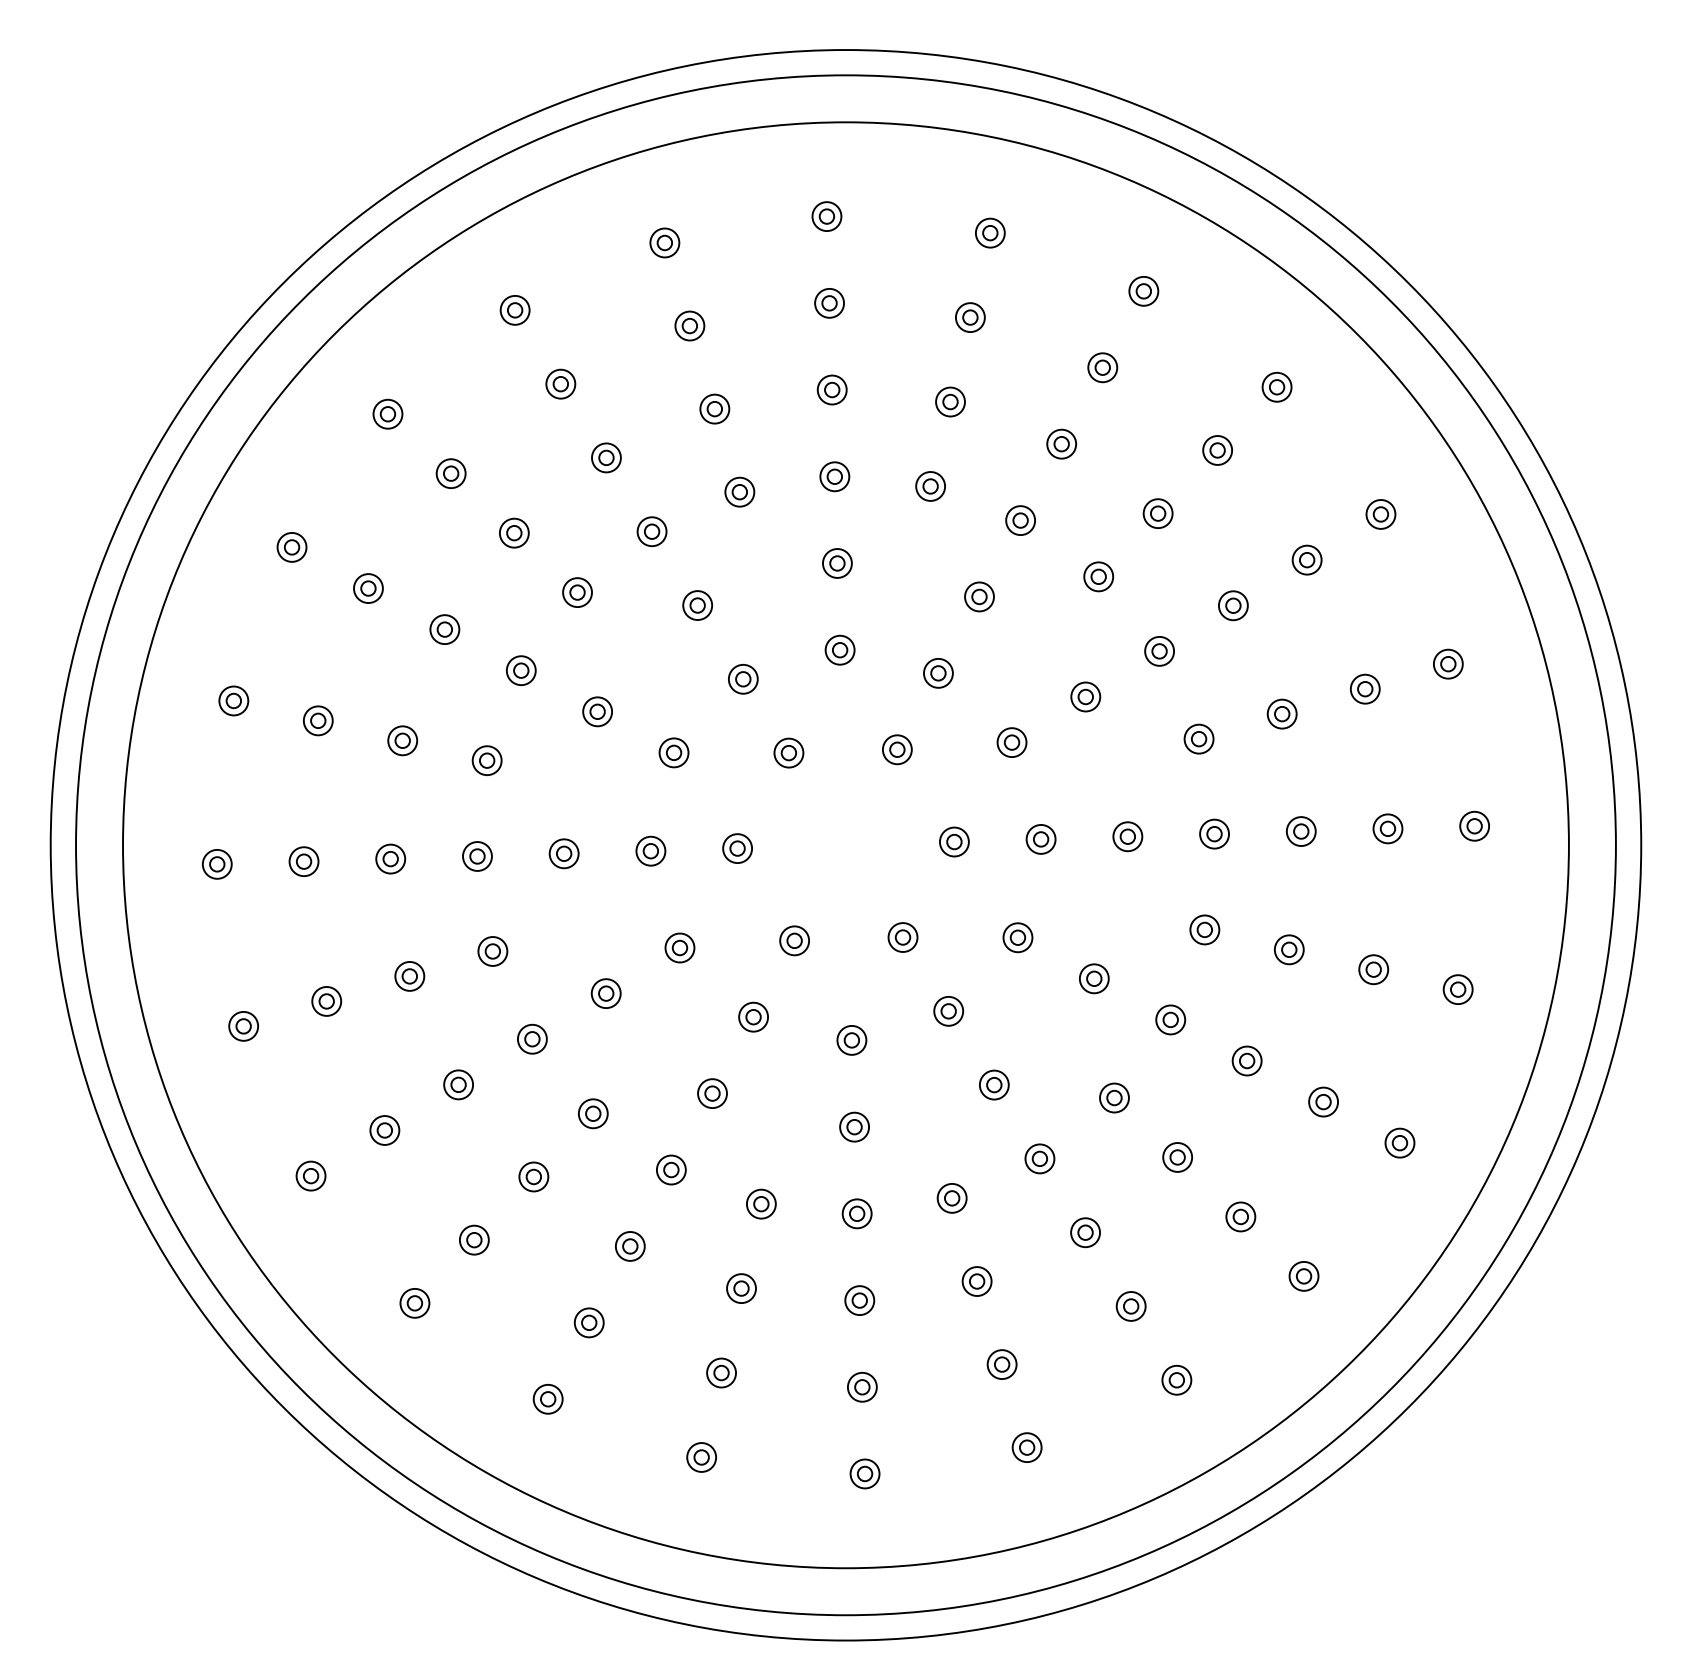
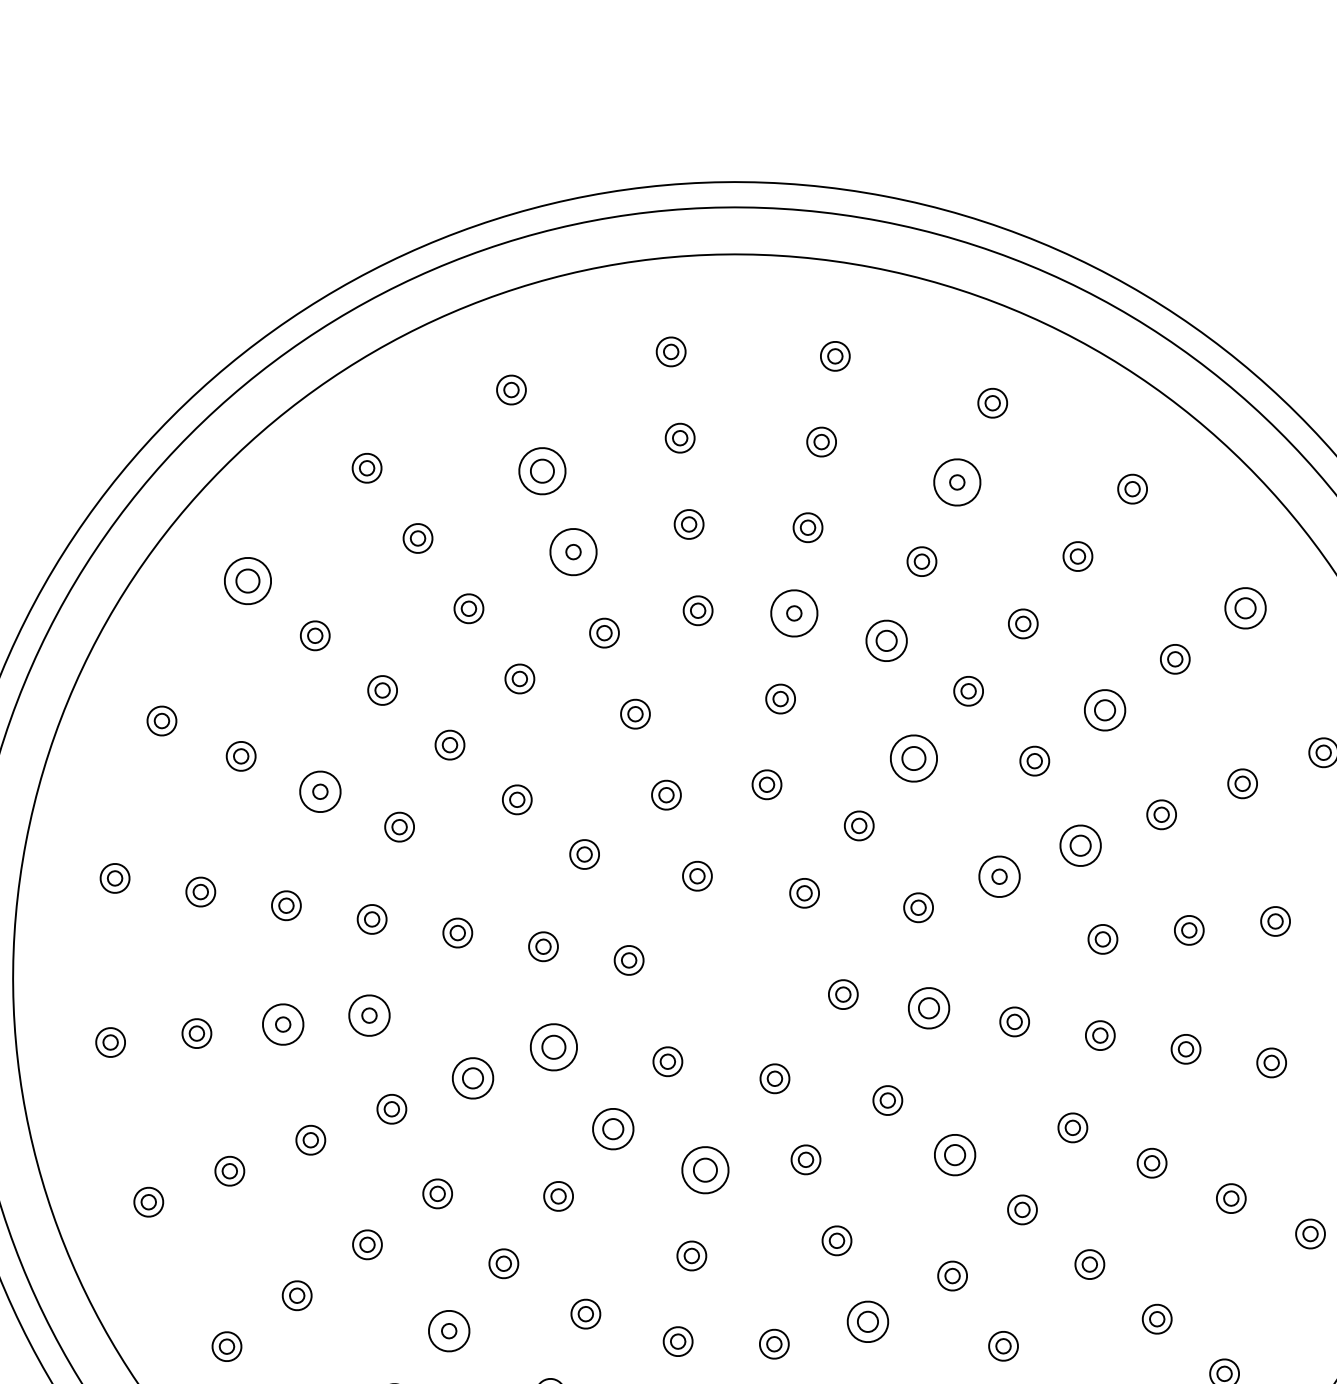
circle: (969, 317) -> (956, 482), size x1.6
part: (560, 383) -> (542, 470), size x1.6
part: (1276, 387) -> (1244, 608), size x1.4
circle: (606, 457) -> (573, 551), size x1.6
circle: (834, 476) -> (794, 613), size x1.6
part: (930, 486) -> (886, 640), size x1.4
part: (1157, 513) -> (1104, 709), size x1.4
part: (291, 547) -> (247, 581), size x1.6
part: (979, 596) -> (913, 758), size x1.6
part: (1159, 651) -> (1080, 845), size x1.4
circle: (1085, 696) -> (999, 876), size x1.4
circle: (402, 740) -> (320, 791), size x1.4
part: (1040, 839) -> (928, 1008), size x1.4
part: (679, 947) -> (553, 1046), size x1.6
circle: (492, 951) -> (369, 1015), size x1.4
circle: (409, 975) -> (283, 1023), size x1.4
part: (1094, 978) -> (955, 1154), size x1.4
part: (605, 993) -> (472, 1078), size x1.4
part: (753, 1016) -> (613, 1128), size x1.4
part: (851, 1040) -> (705, 1170), size x1.6
part: (1039, 1158) -> (867, 1321), size x1.4
circle: (629, 1246) -> (448, 1331), size x1.4

